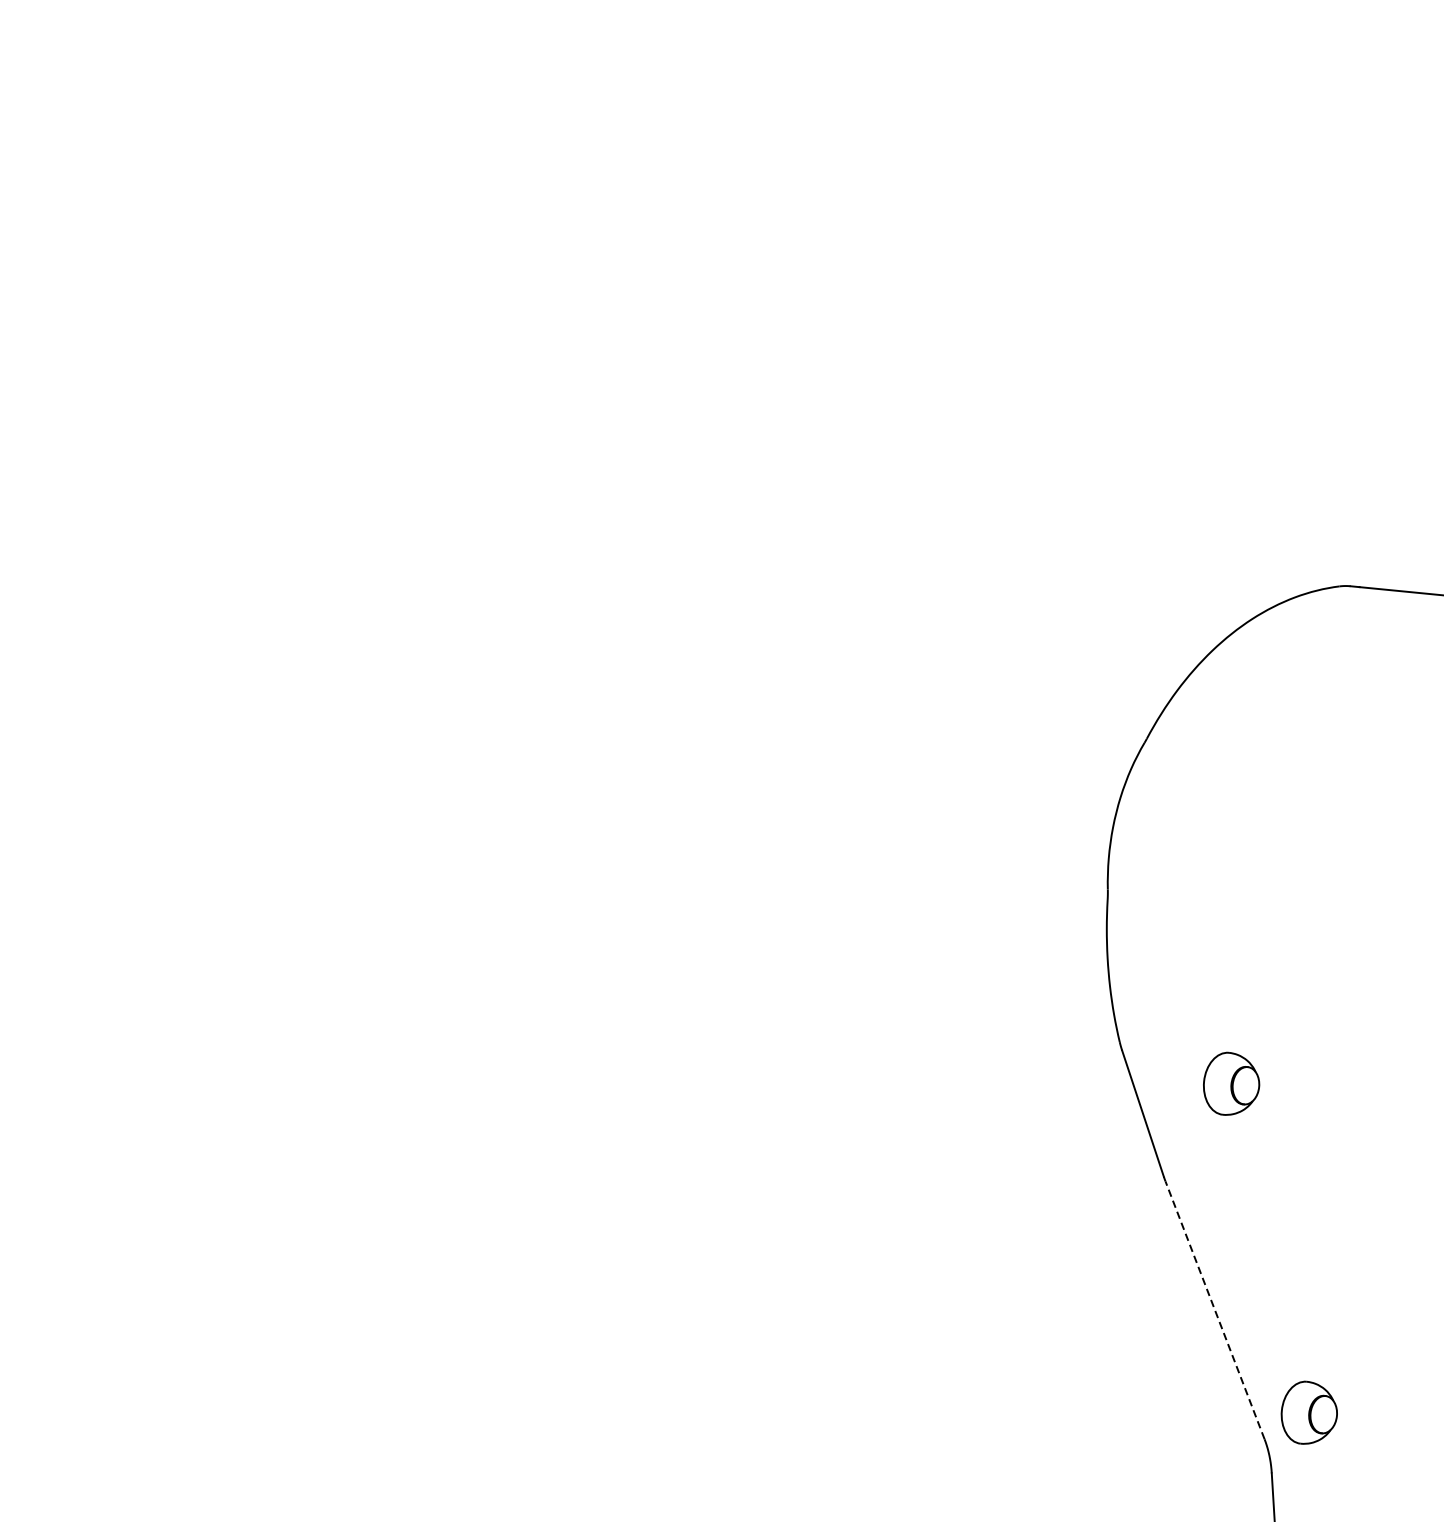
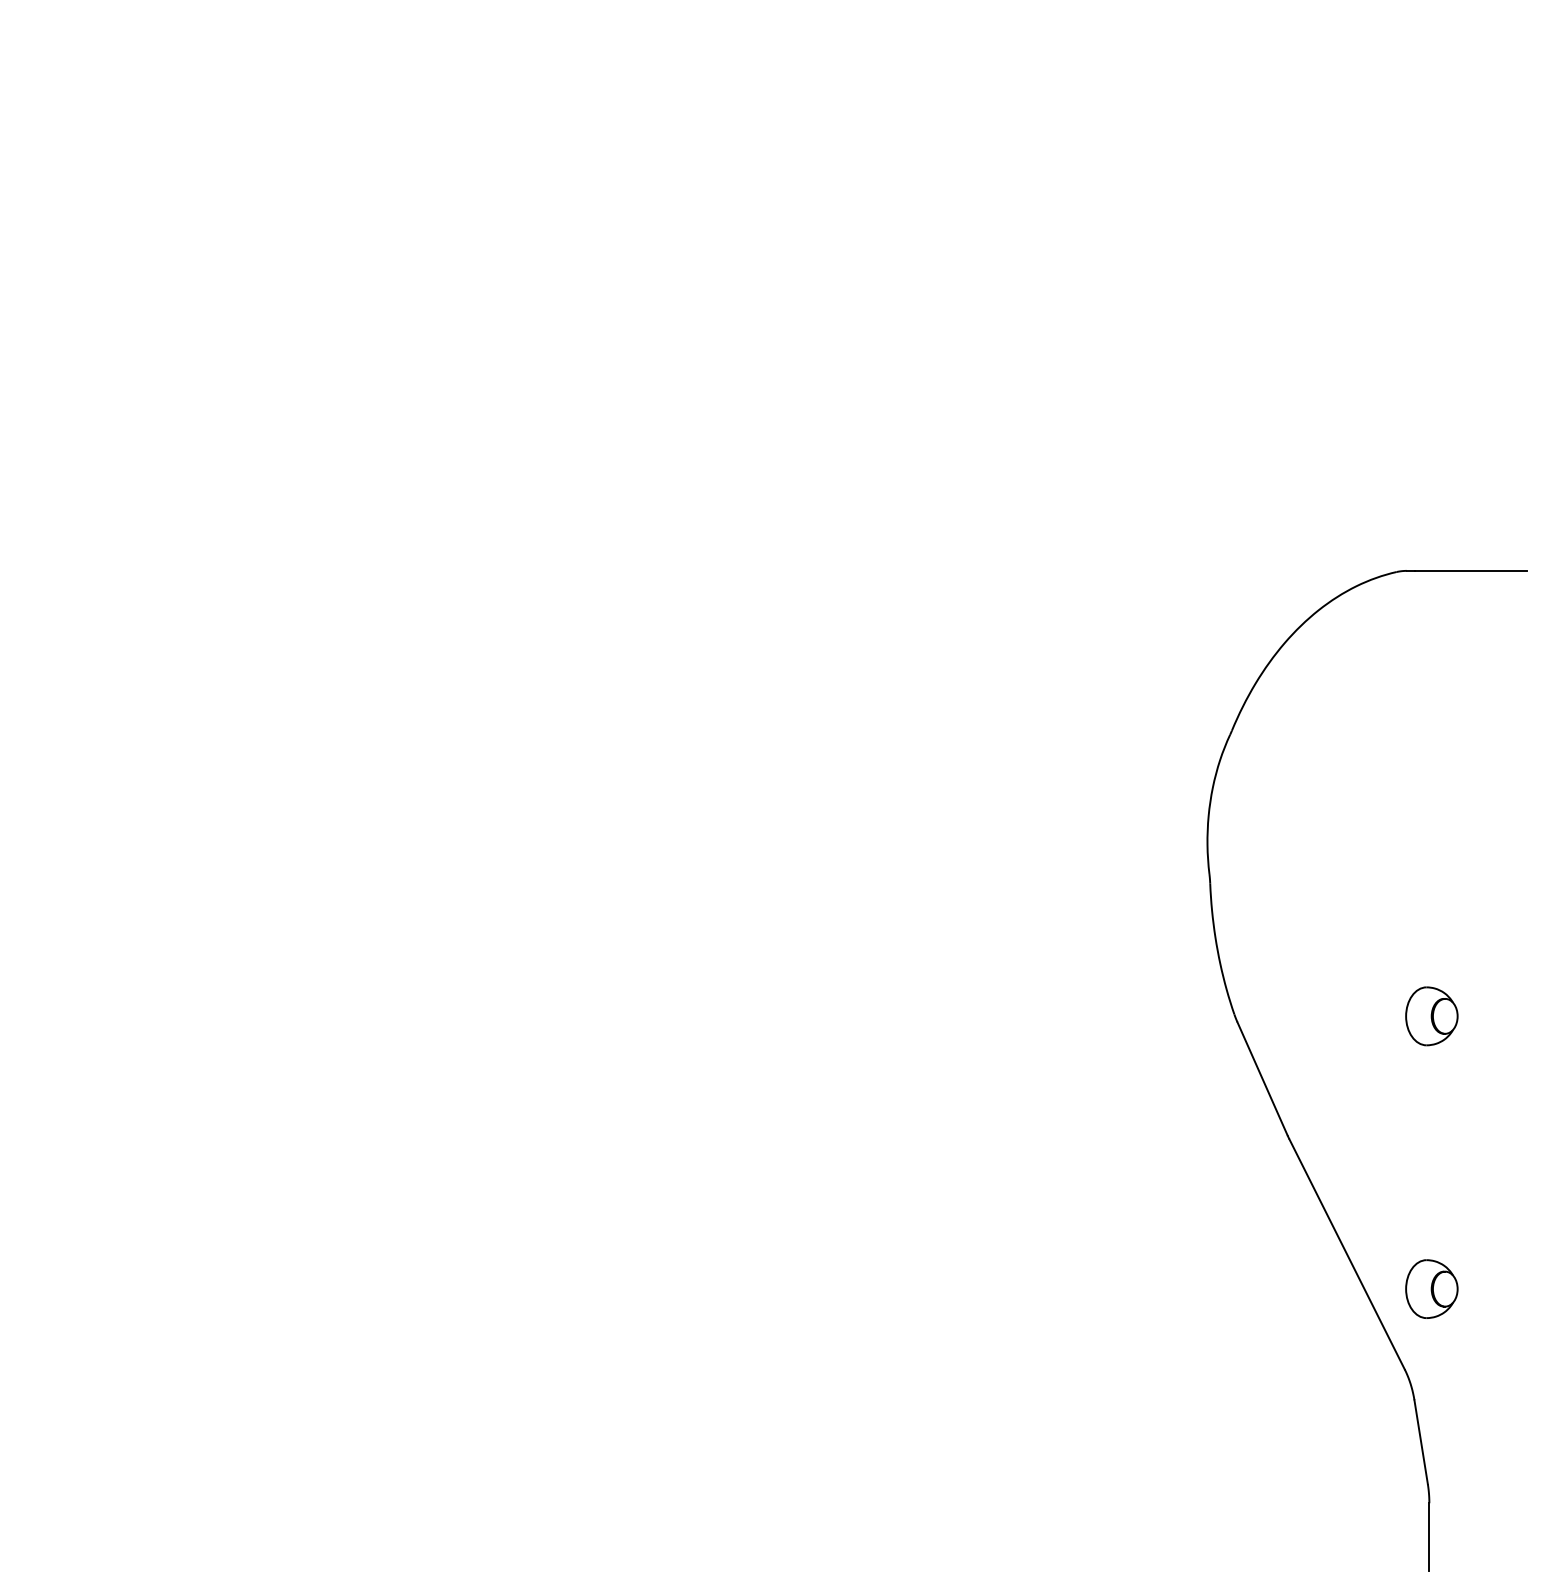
part: (1231, 1084) -> (1431, 1016), moved
line: (1215, 1310) -> (1347, 1254), dashed -> solid
part: (1309, 1412) -> (1431, 1288), moved

